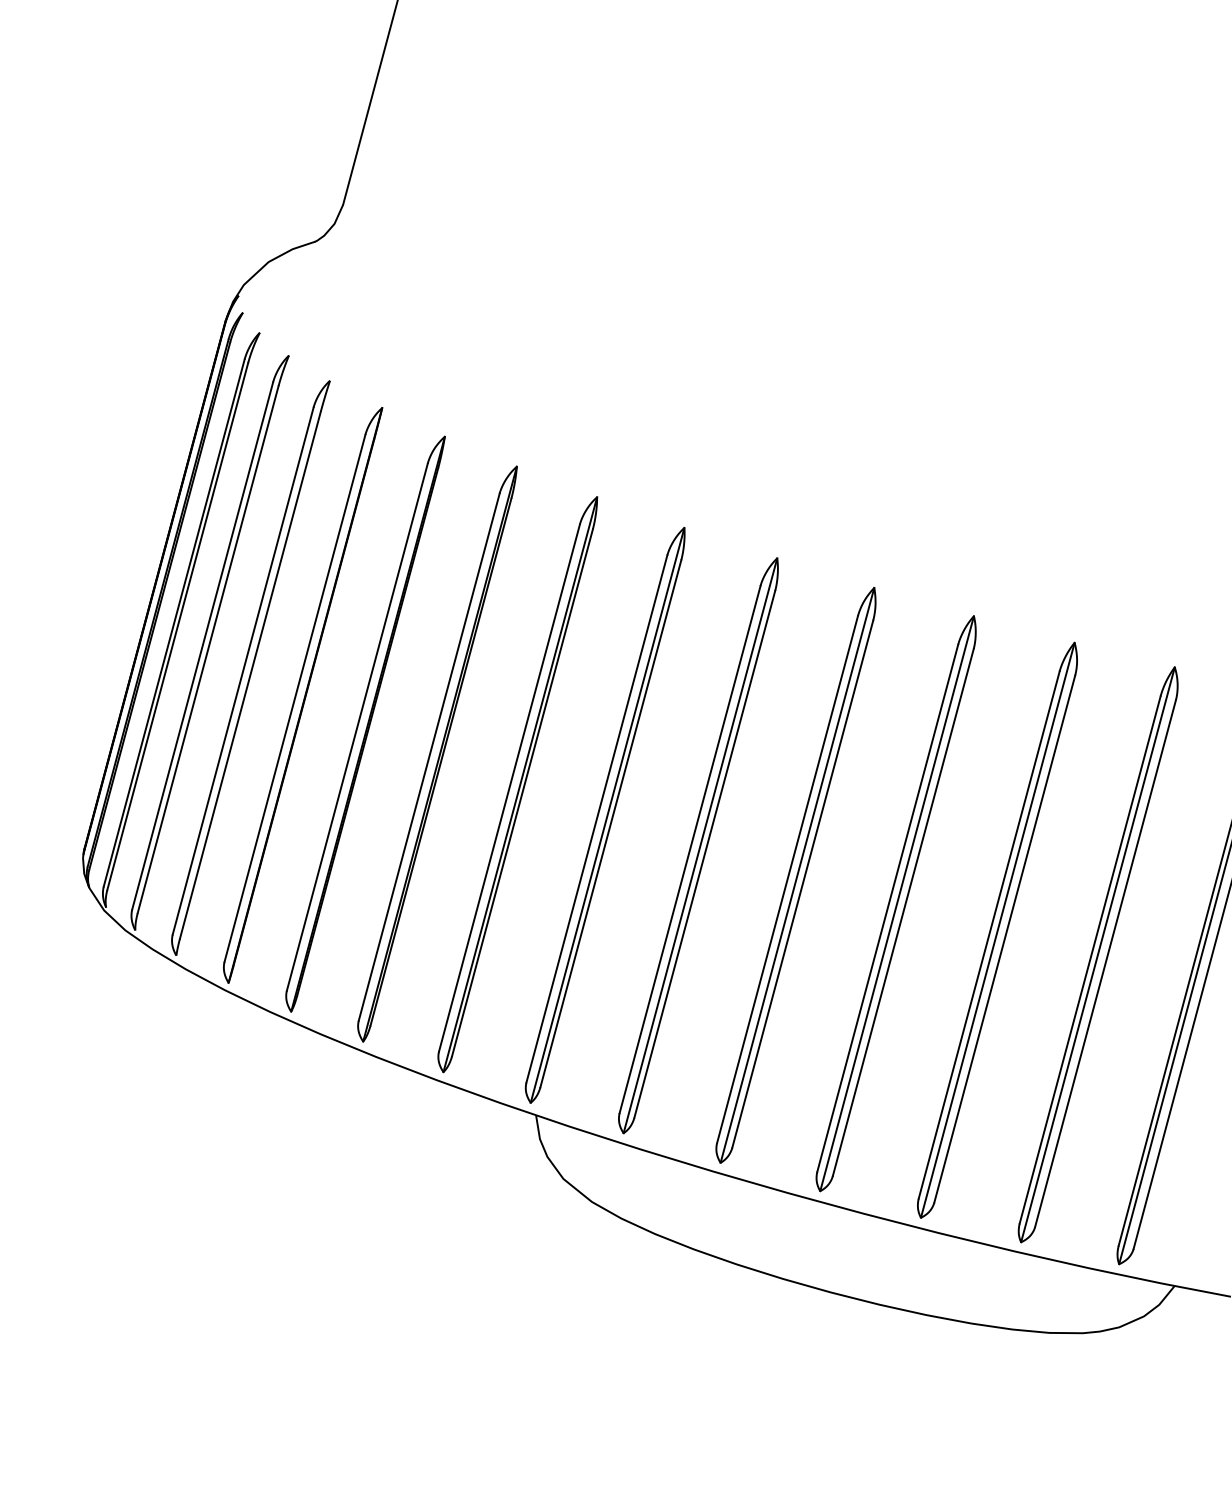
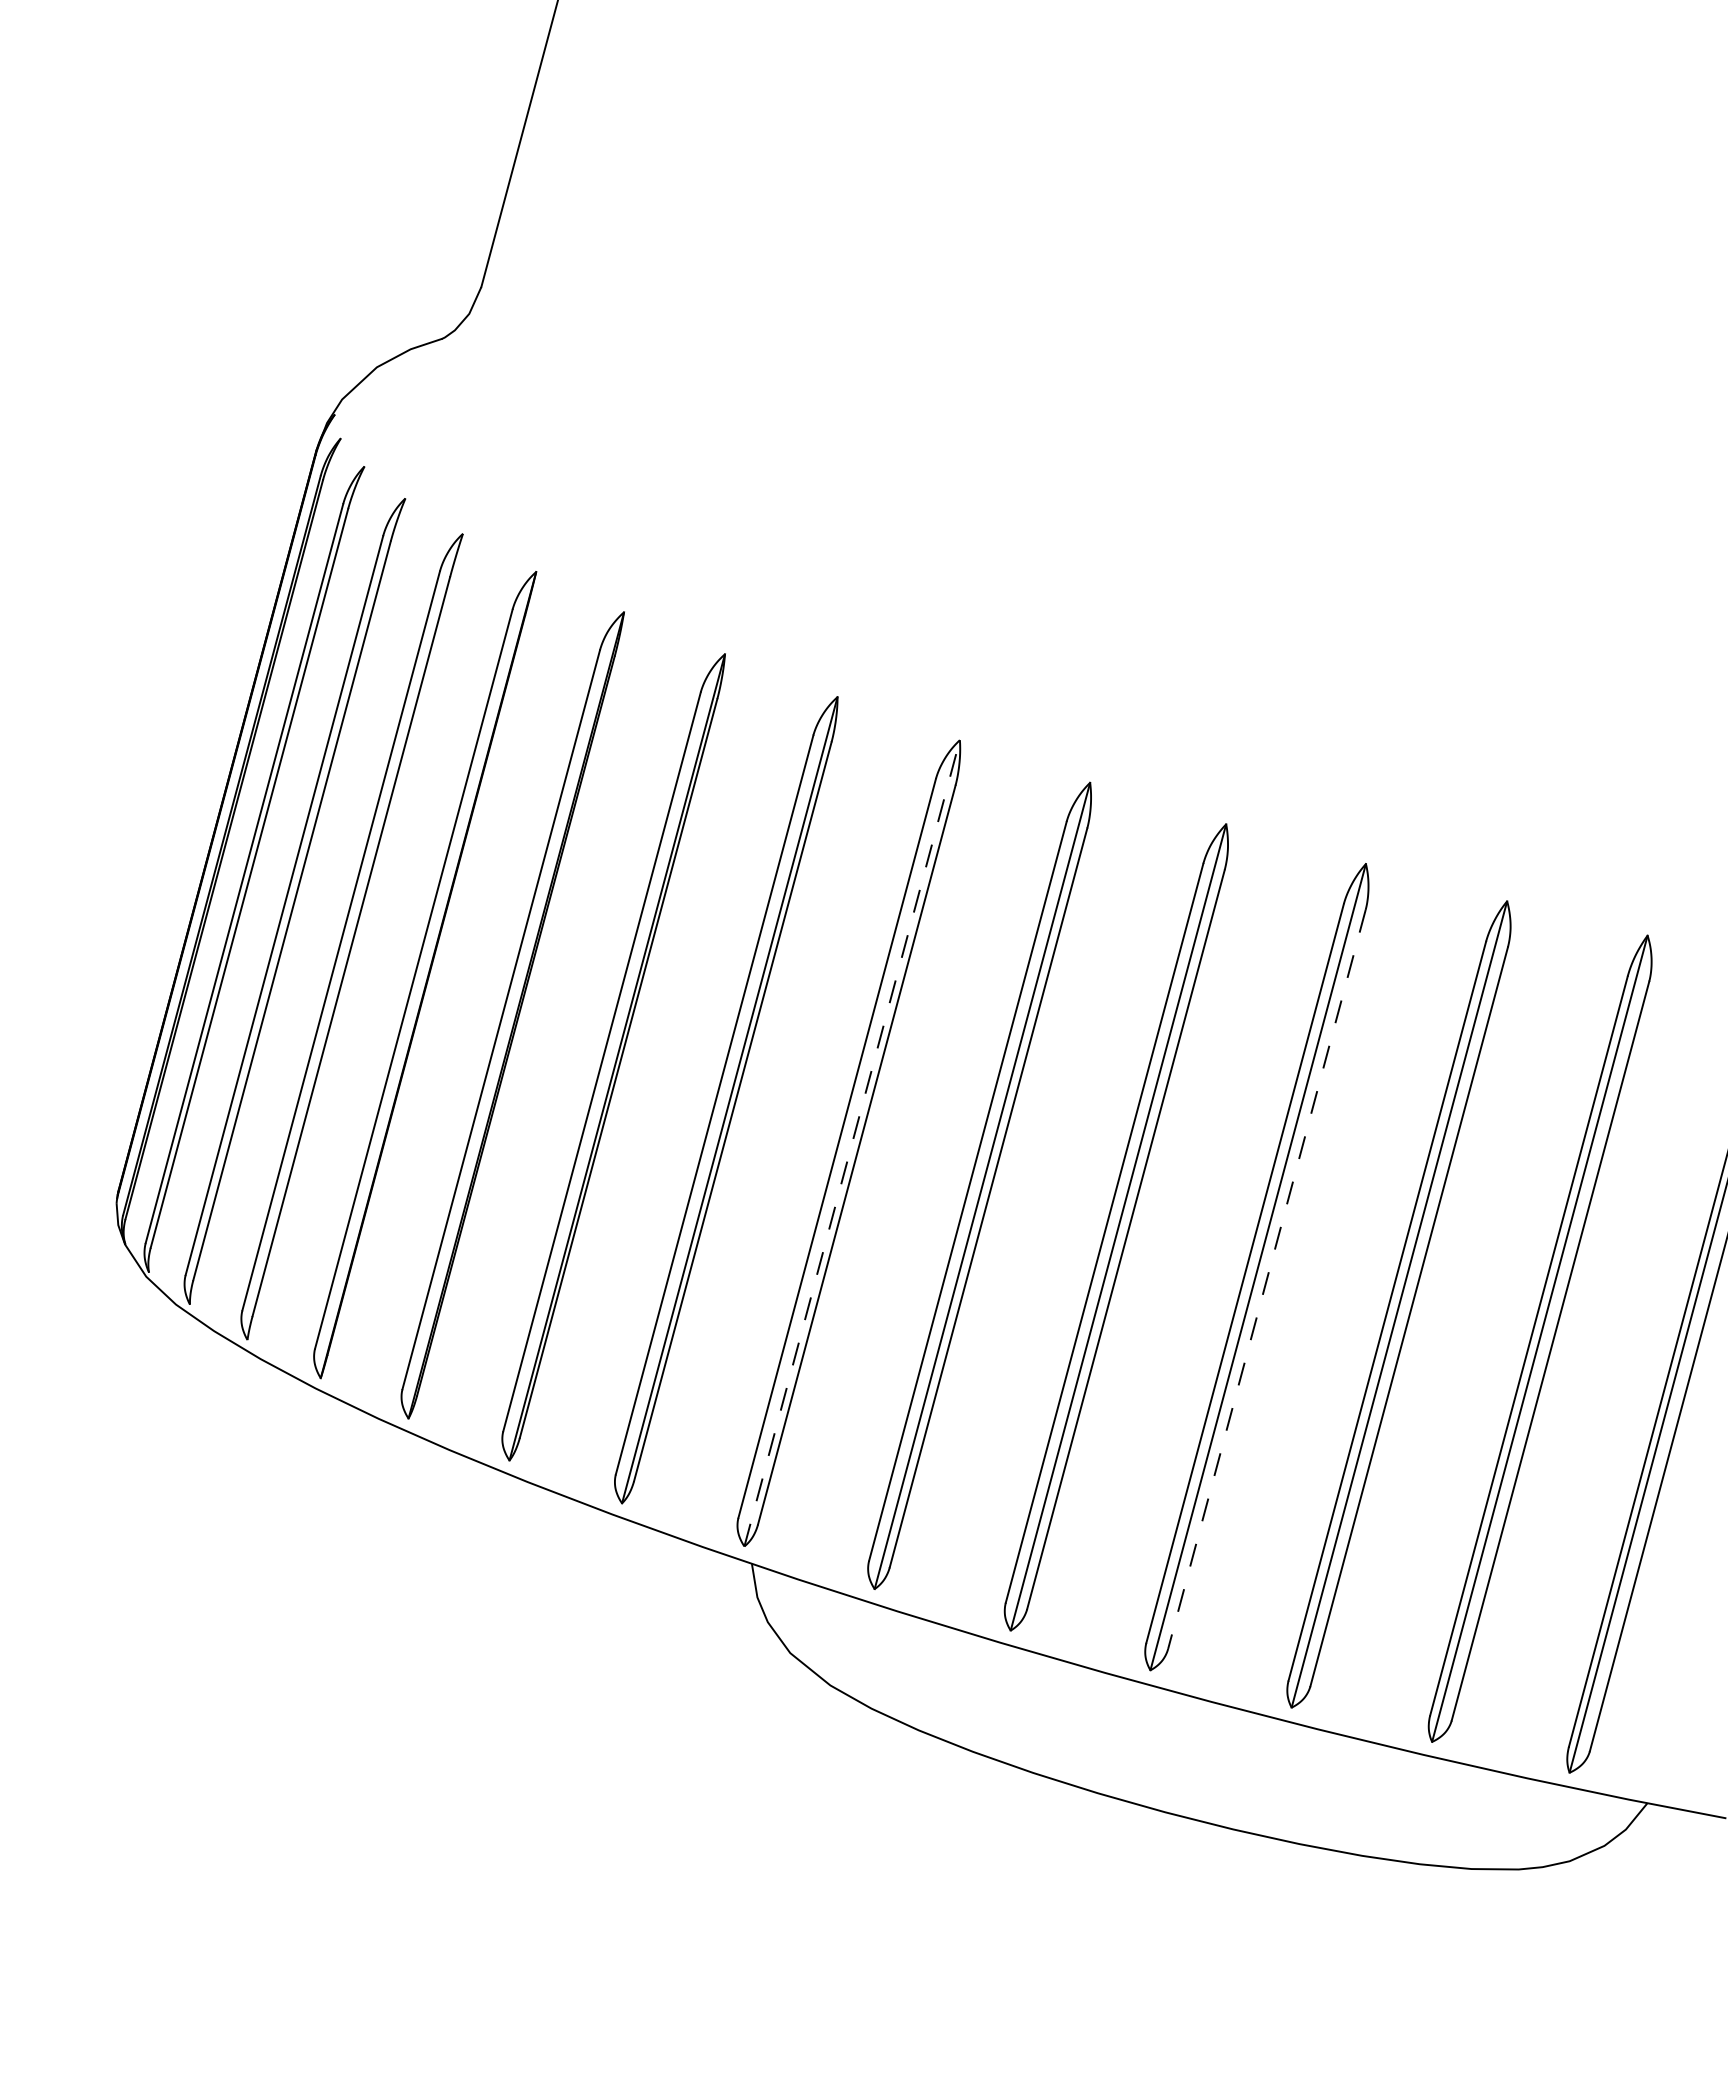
line: (607, 814) -> (852, 1142), solid -> dashed
line: (903, 912) -> (1266, 1279), solid -> dashed

